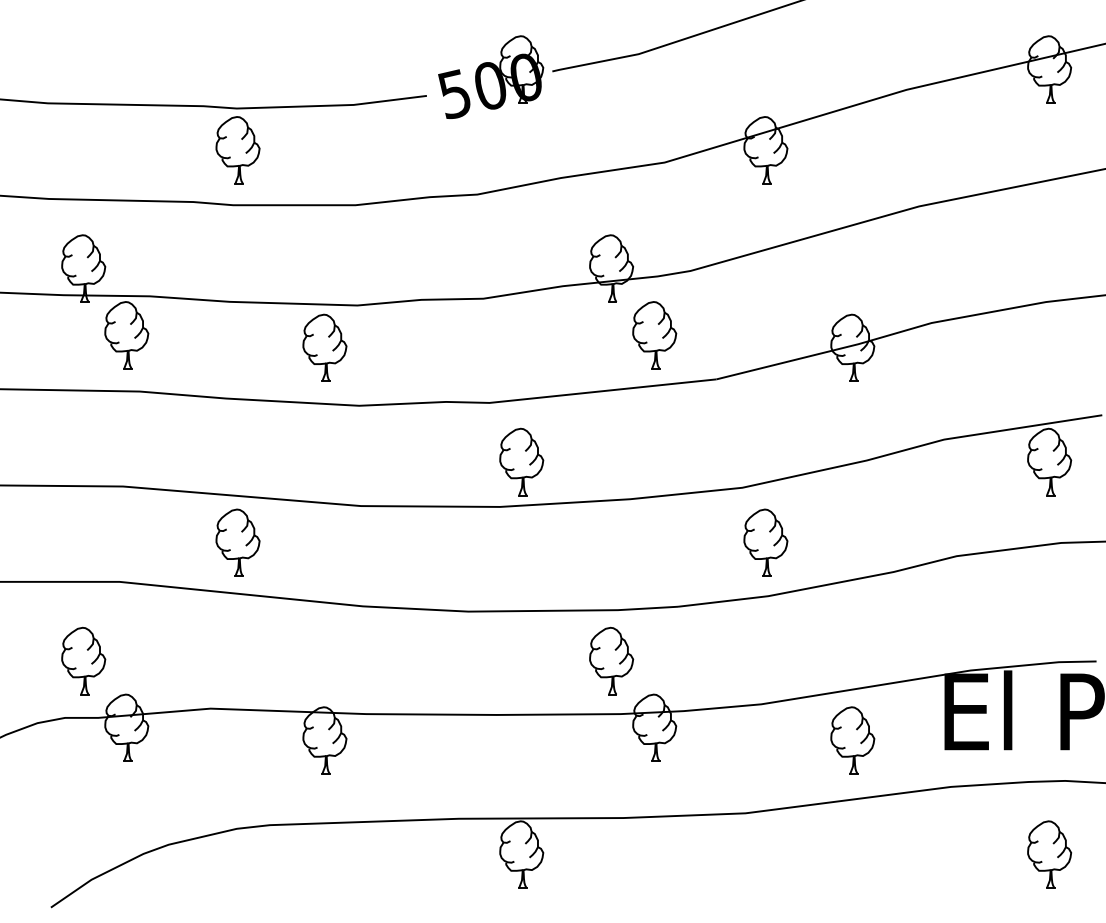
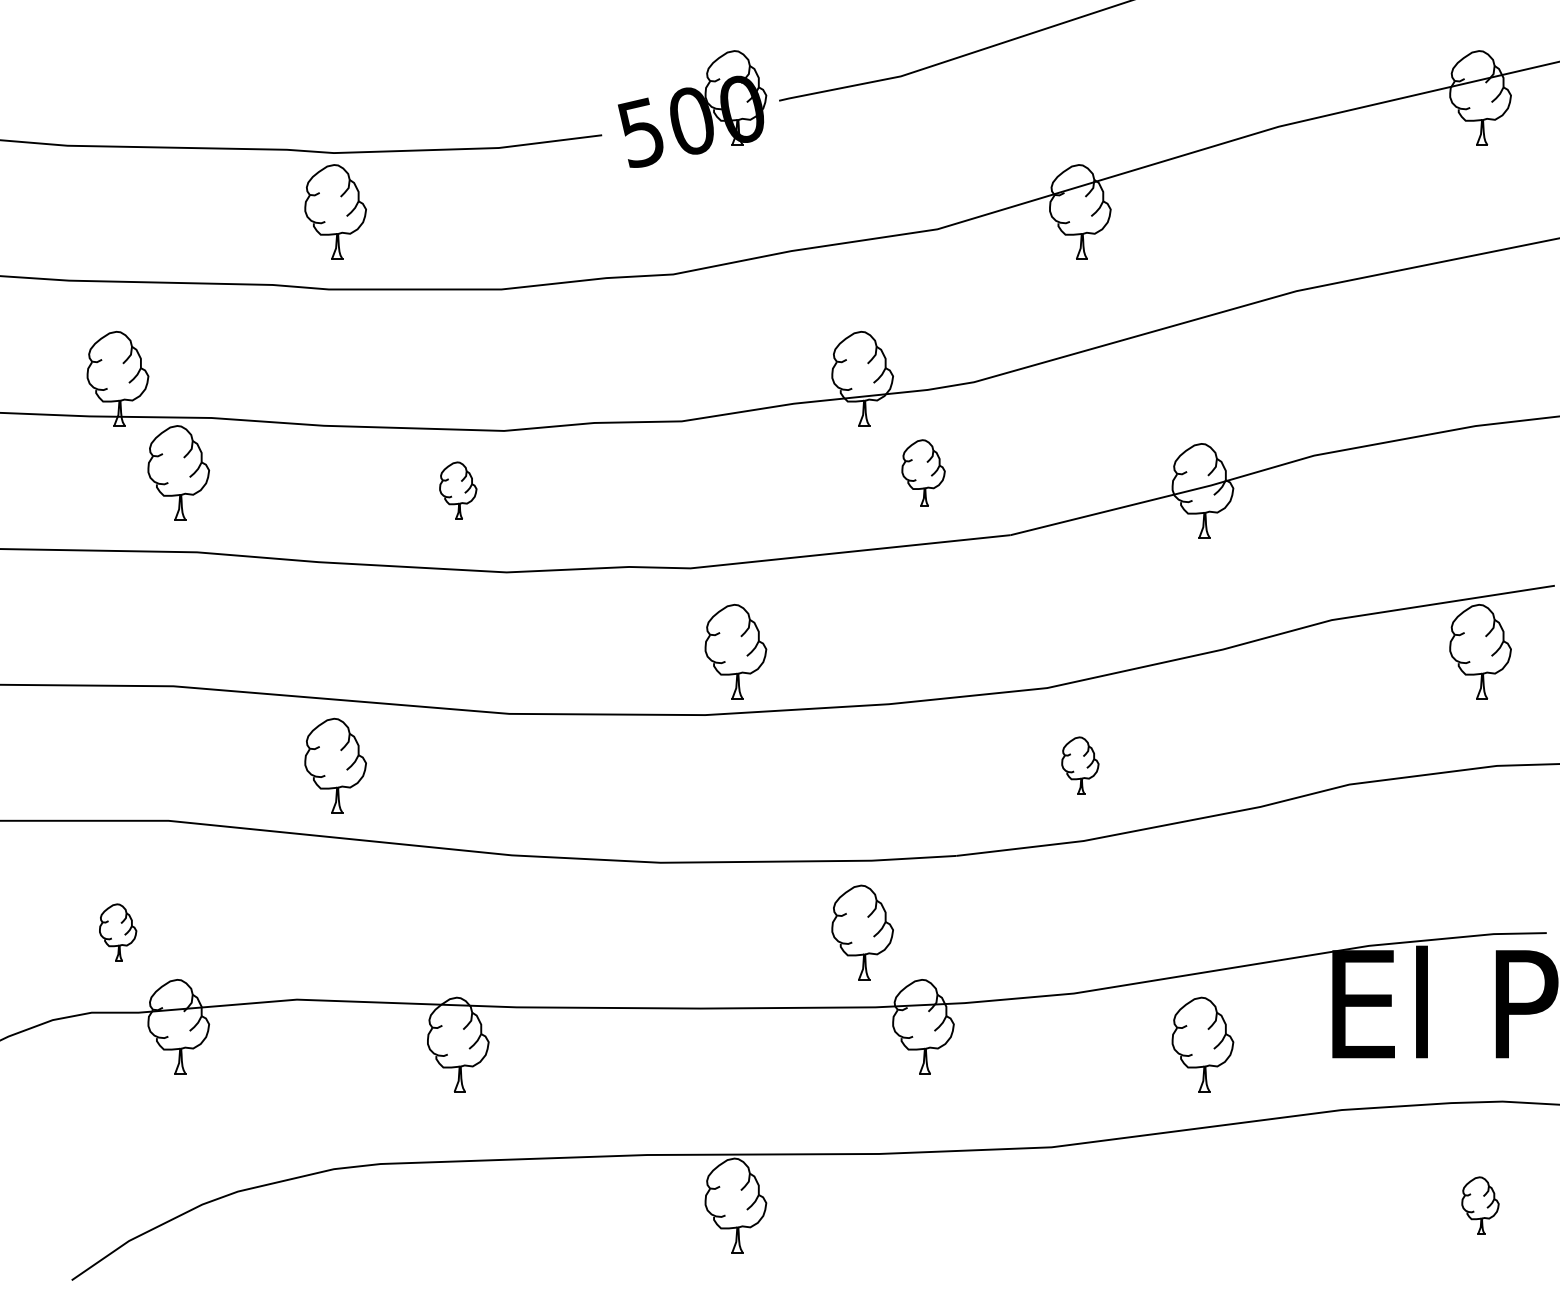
part: (654, 335) -> (923, 473), size x0.7
part: (324, 347) -> (457, 490), size x0.6
part: (765, 542) -> (1079, 765), size x0.6
part: (83, 660) -> (117, 931), size x0.6
part: (1049, 854) -> (1480, 1205), size x0.6

